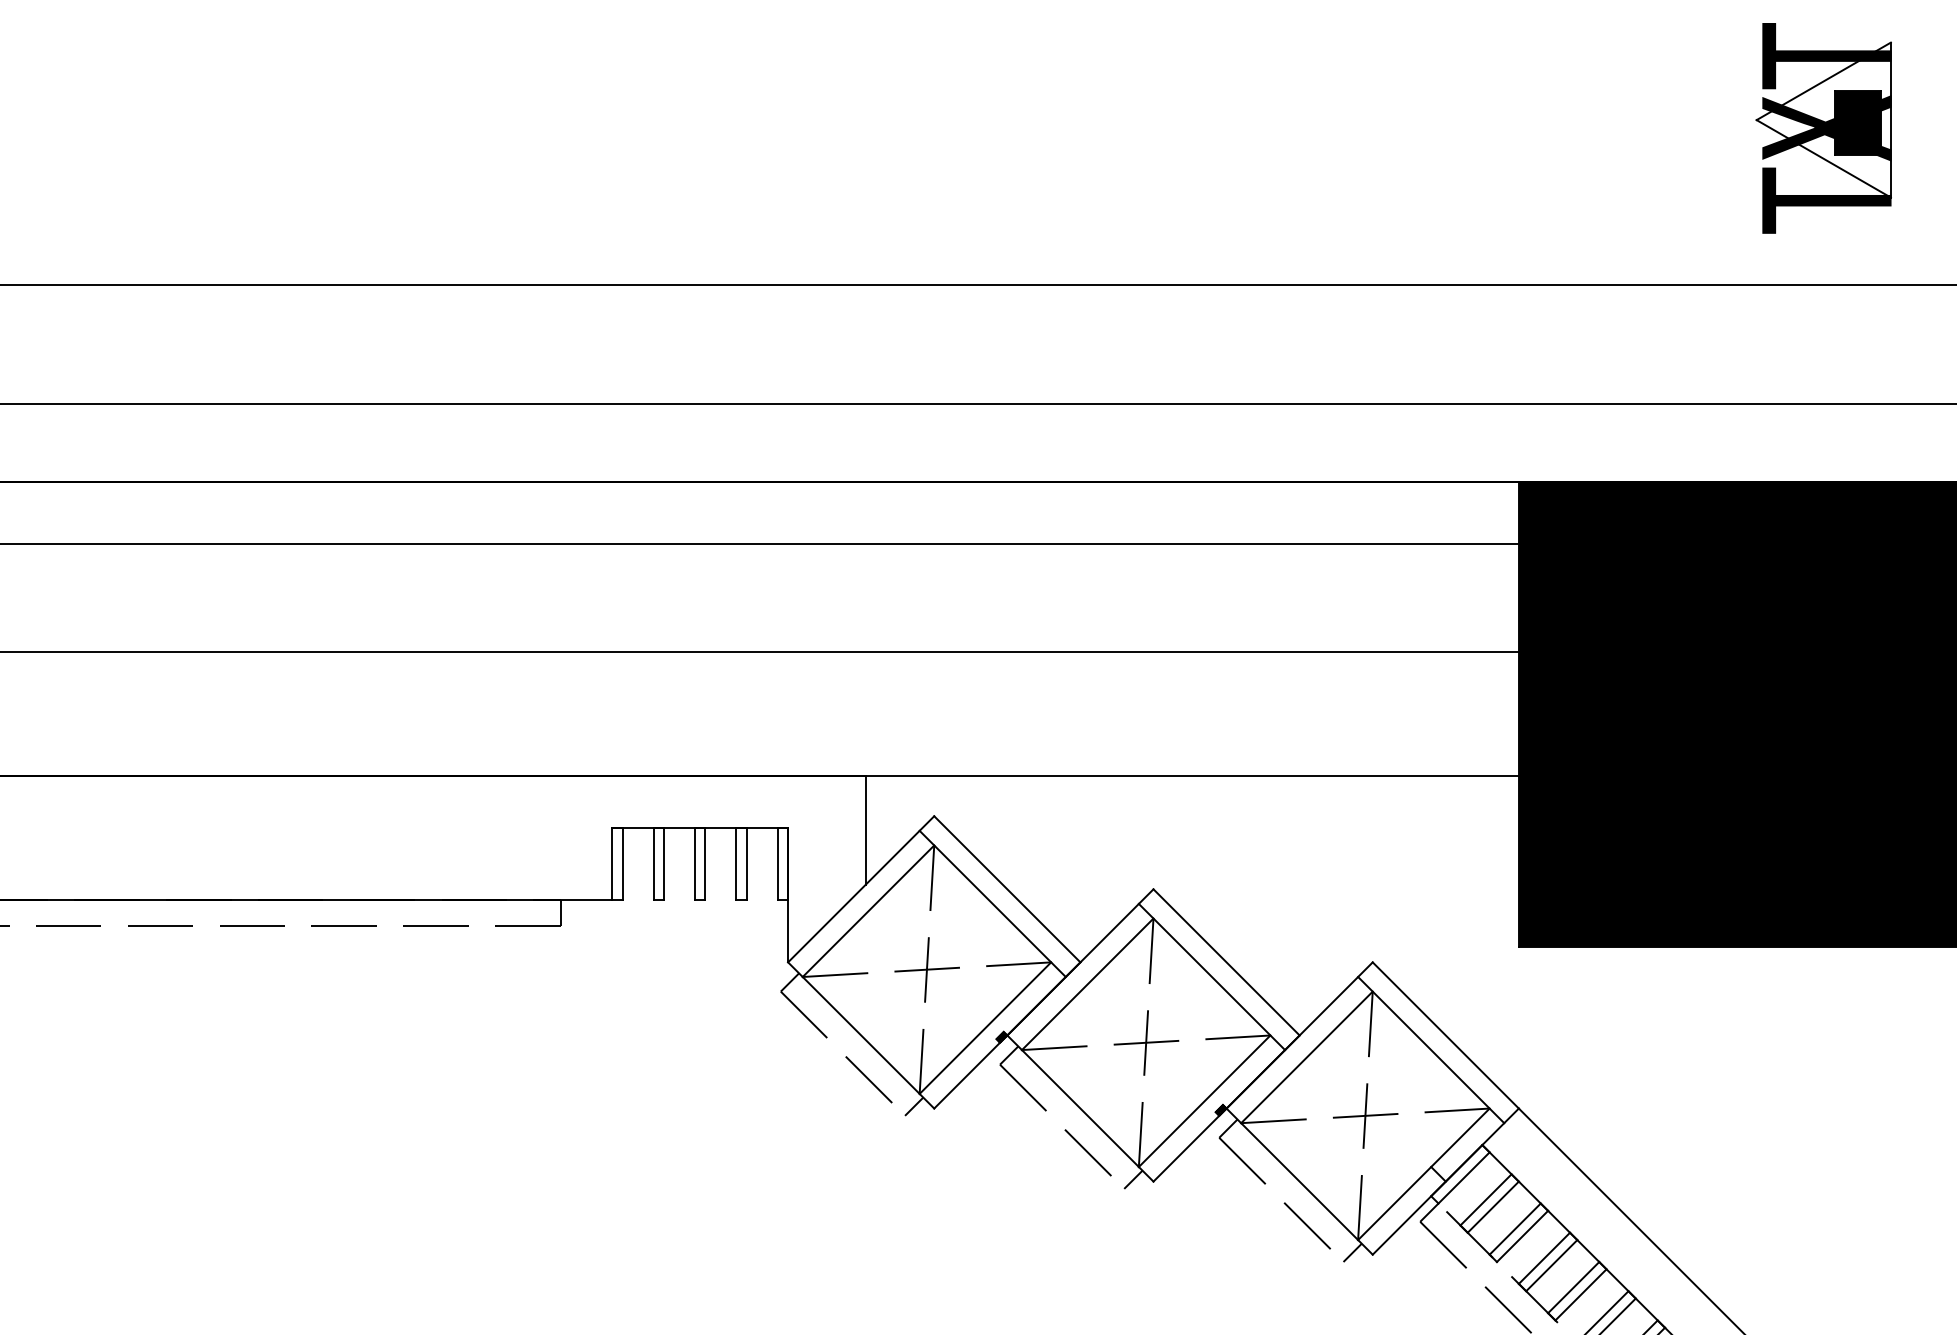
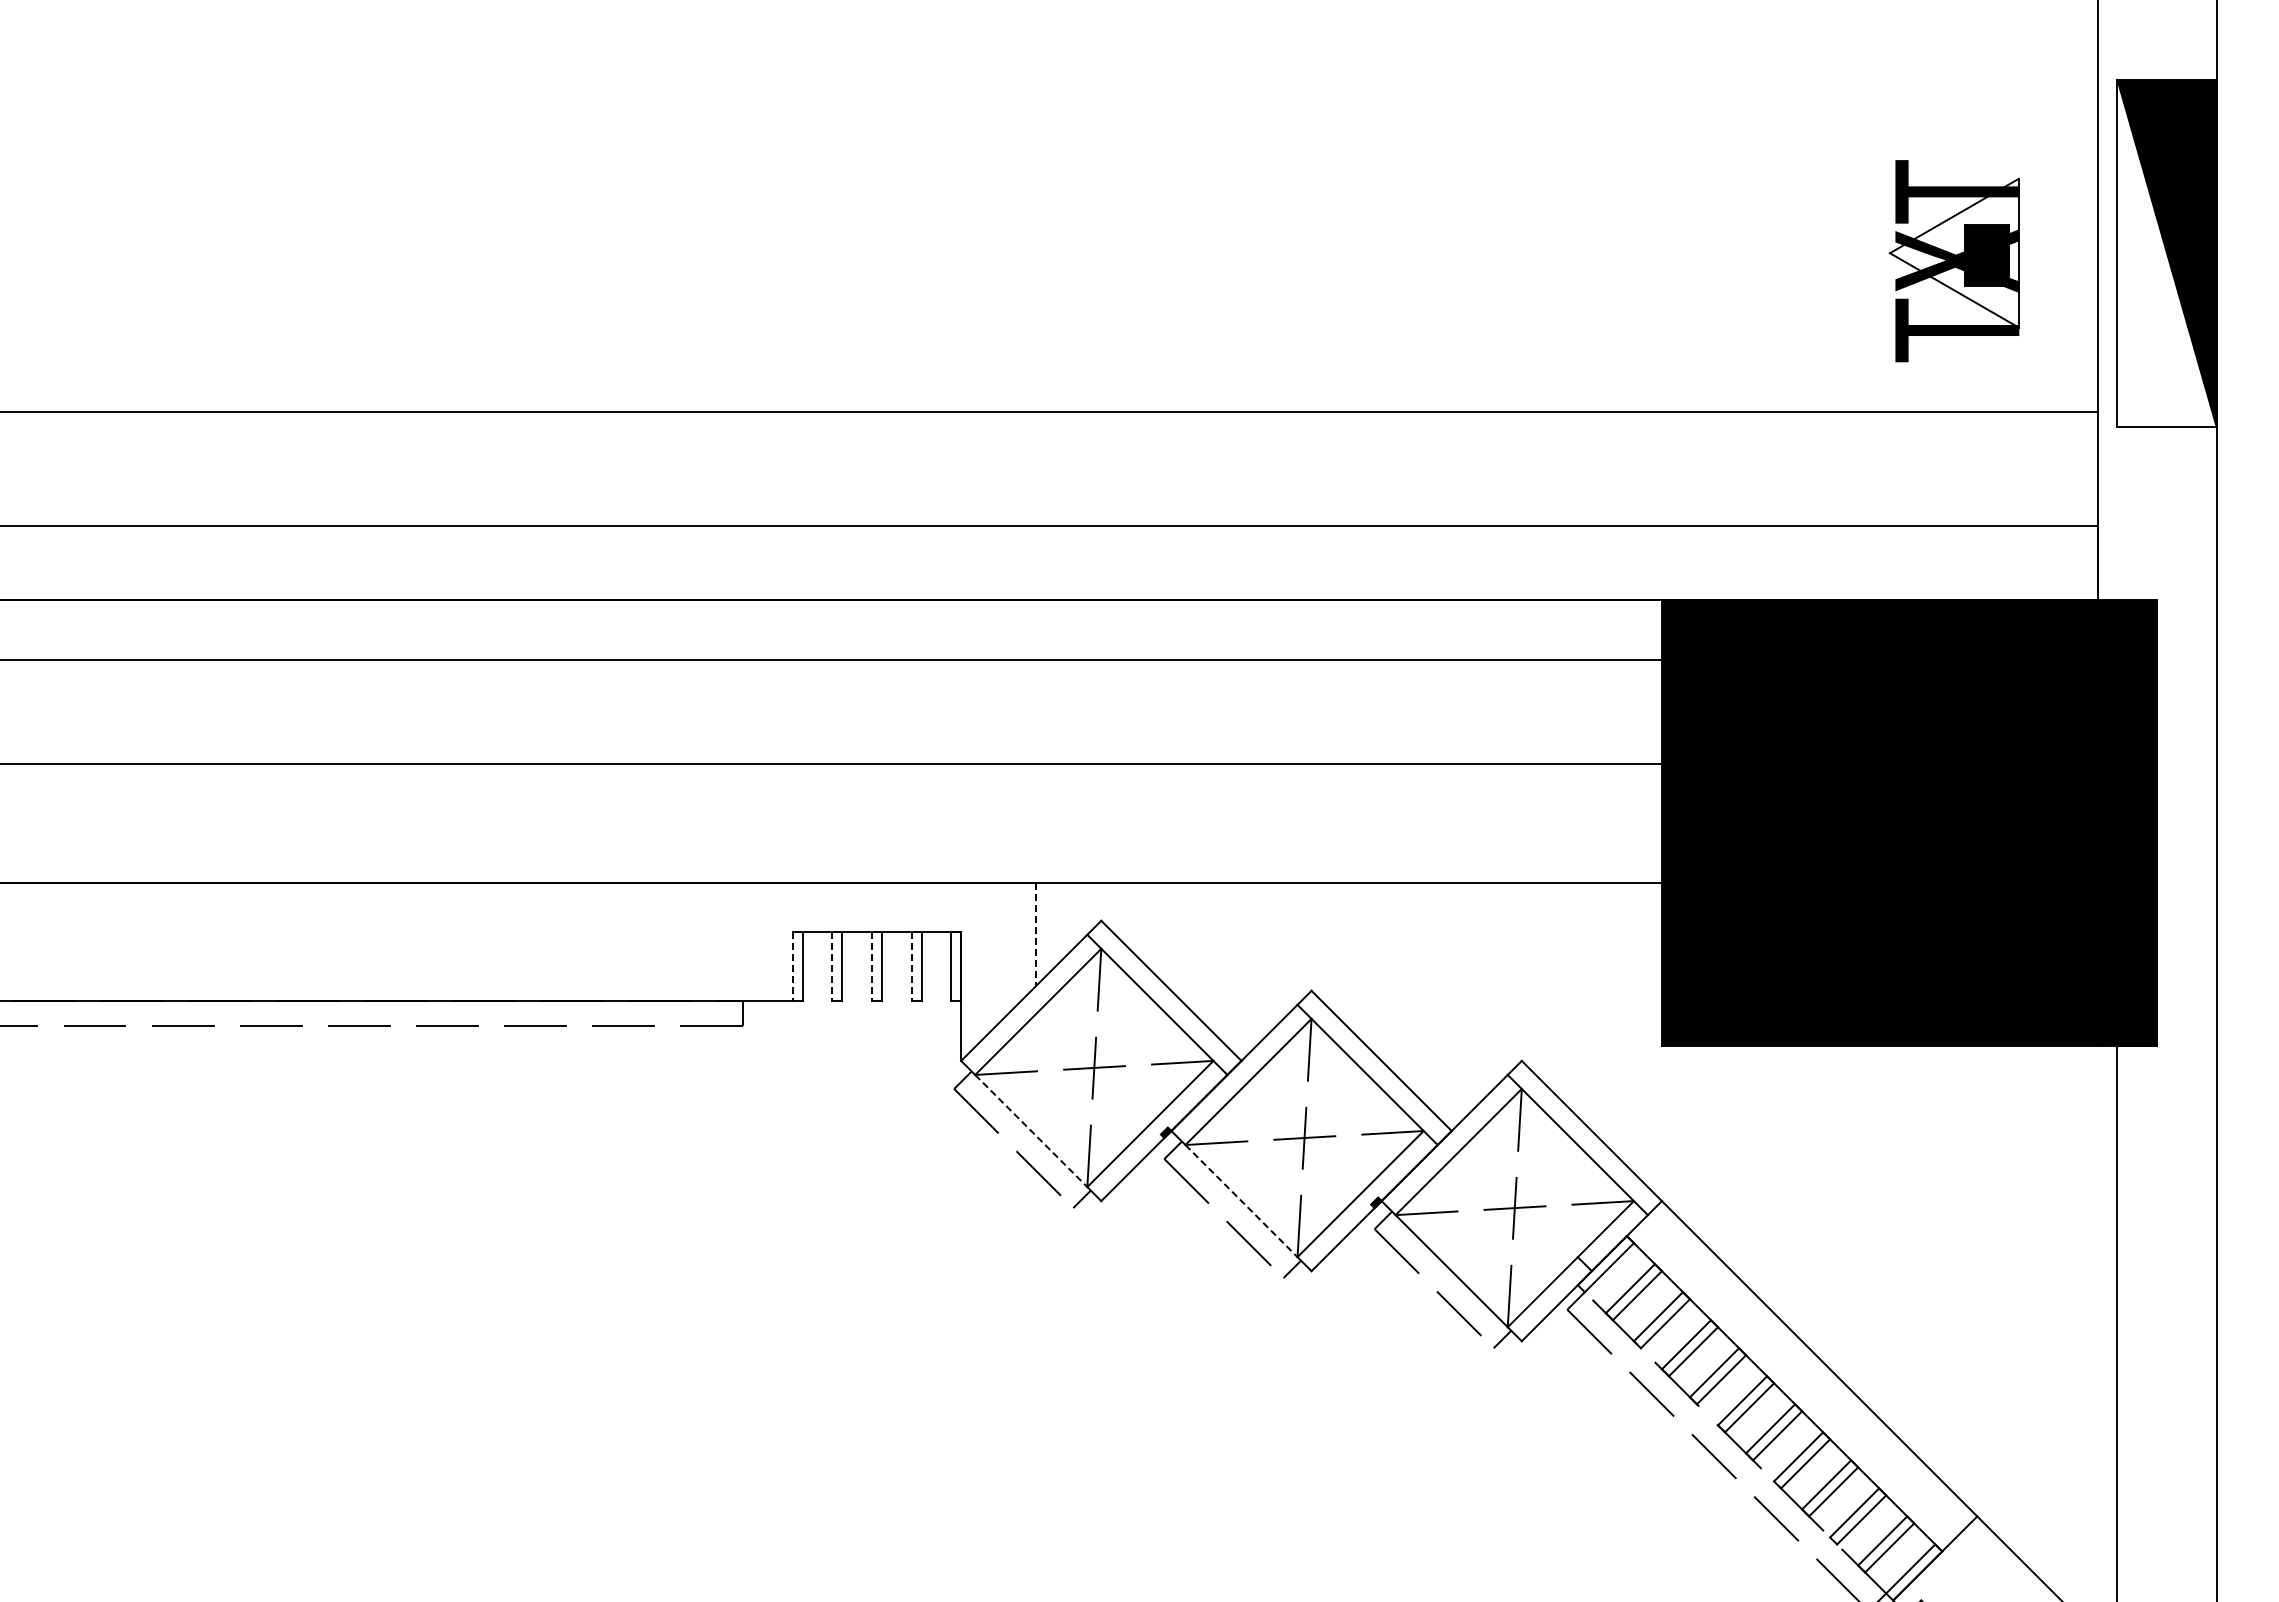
line: (865, 831) -> (1035, 935), solid -> dashed
line: (612, 863) -> (792, 966), solid -> dashed
line: (653, 863) -> (832, 966), solid -> dashed
line: (694, 863) -> (871, 966), solid -> dashed
line: (736, 863) -> (911, 966), solid -> dashed
line: (861, 1035) -> (1031, 1131), solid -> dashed
line: (1080, 1108) -> (1241, 1201), solid -> dashed

